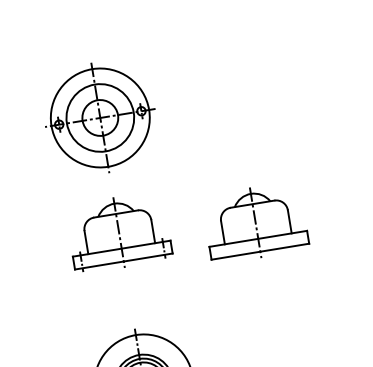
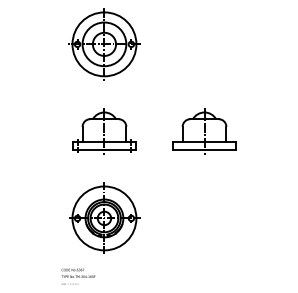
part: (255, 222) -> (204, 131), moved
part: (119, 232) -> (104, 131), moved

